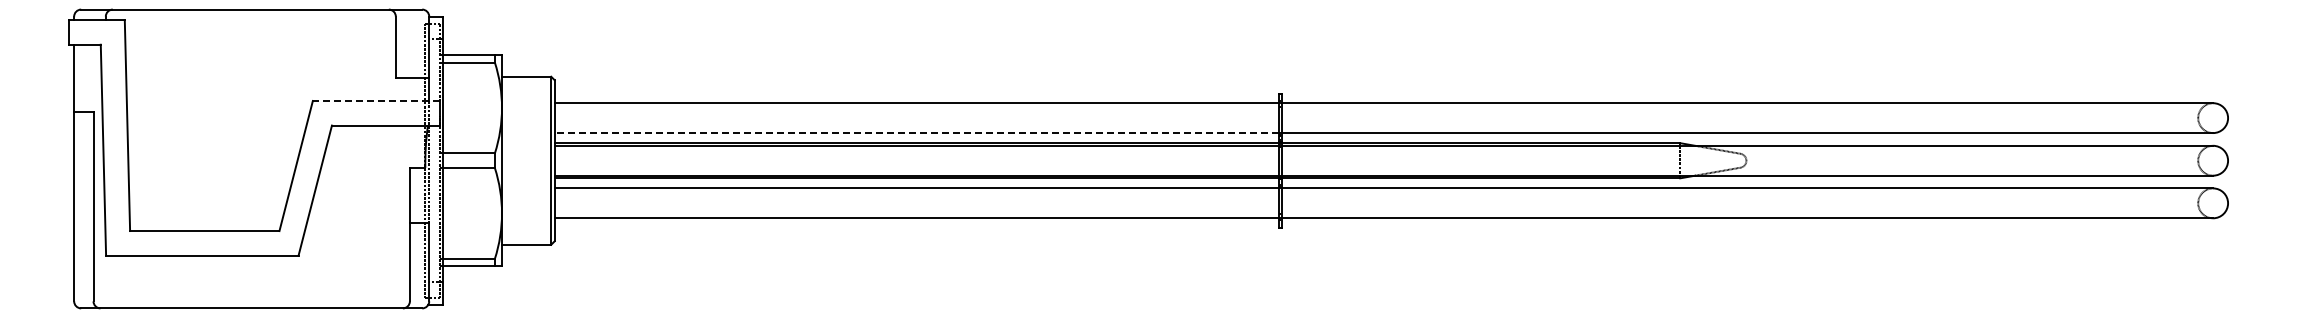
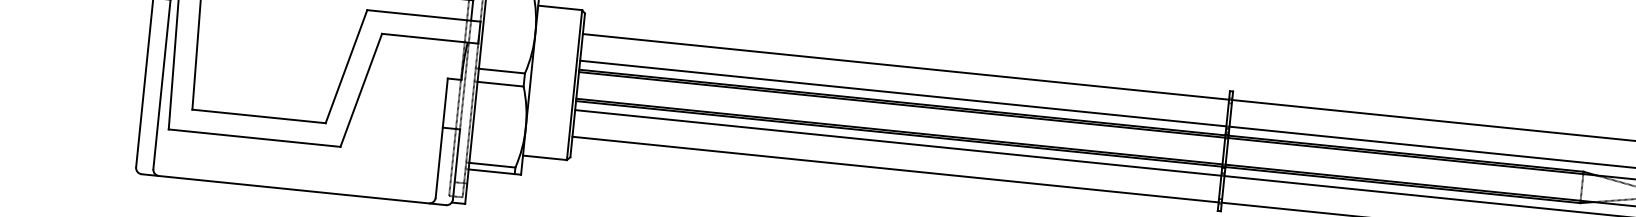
line: (375, 100) -> (423, 15), dashed -> solid
line: (916, 133) -> (902, 93), dashed -> solid

